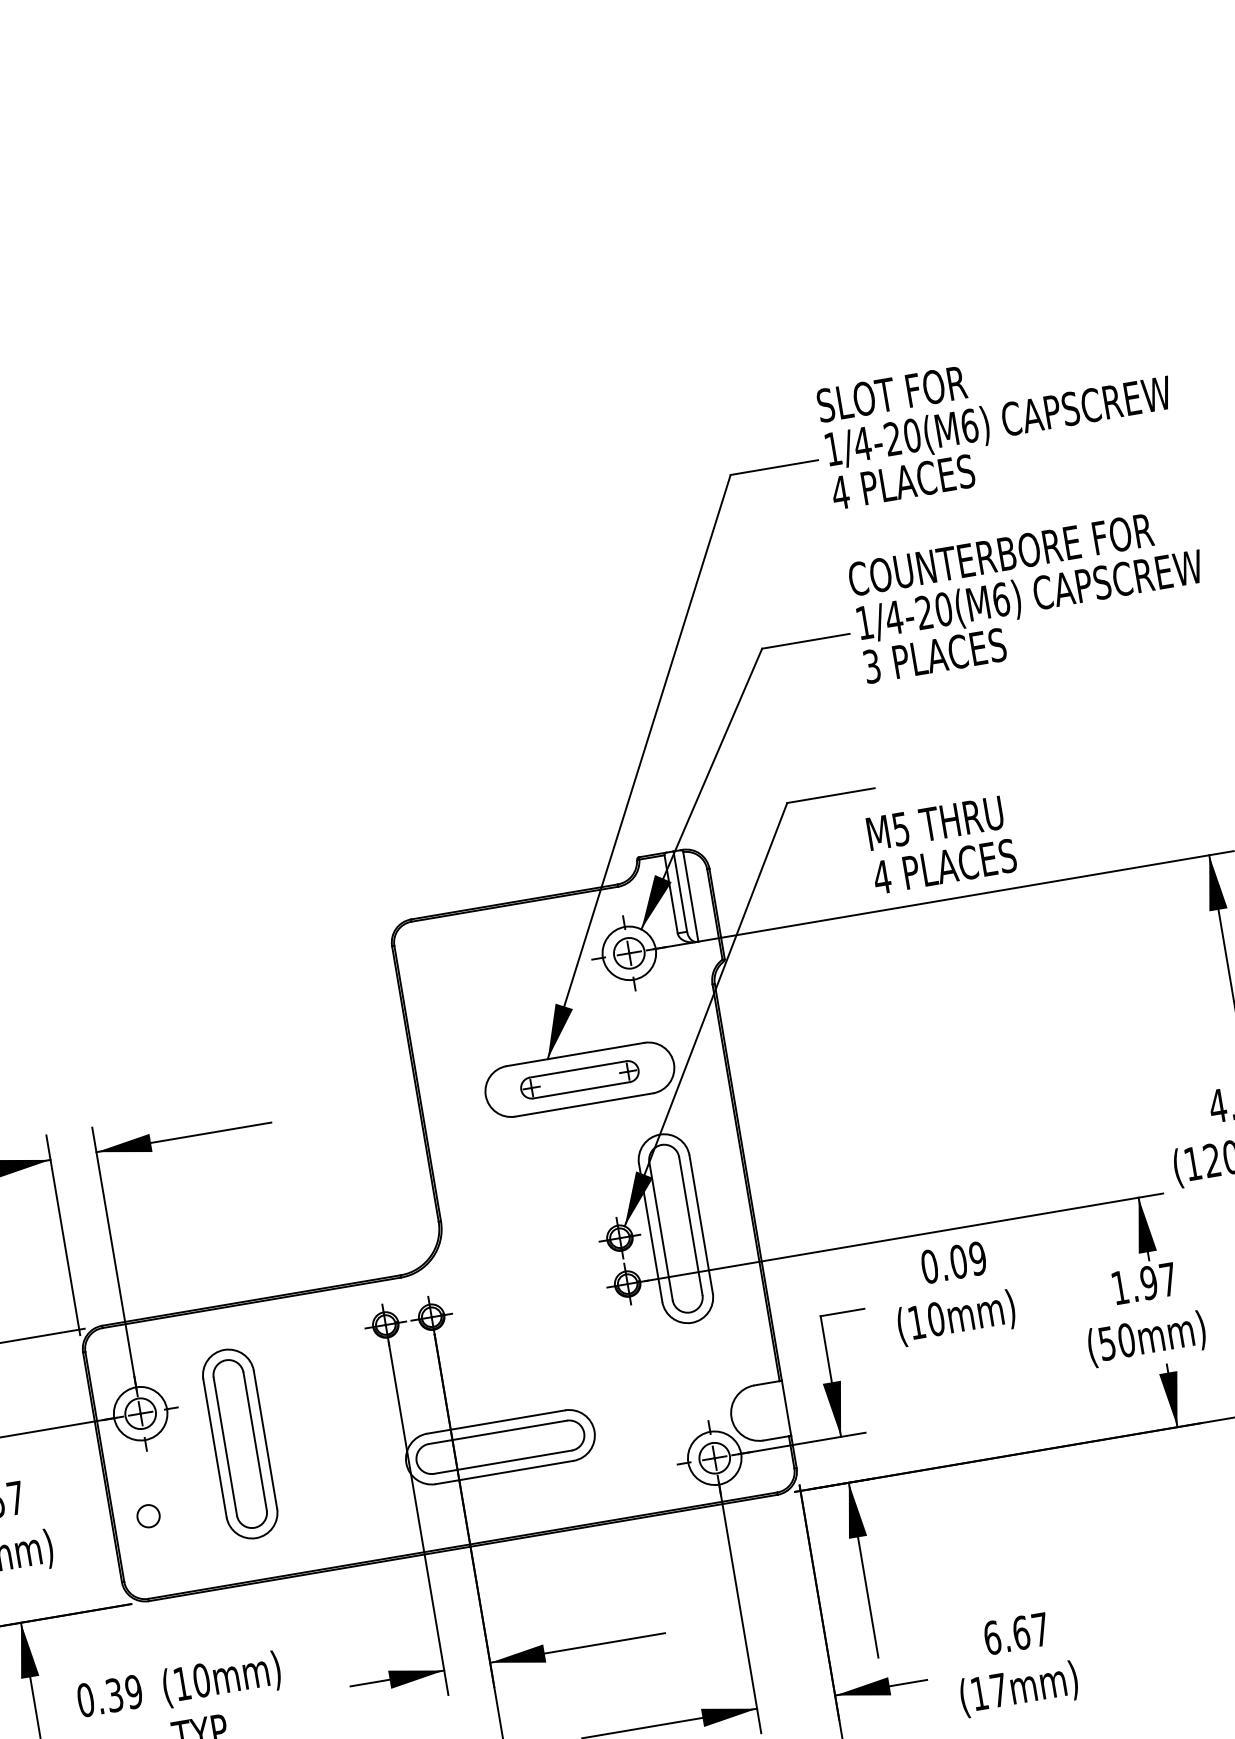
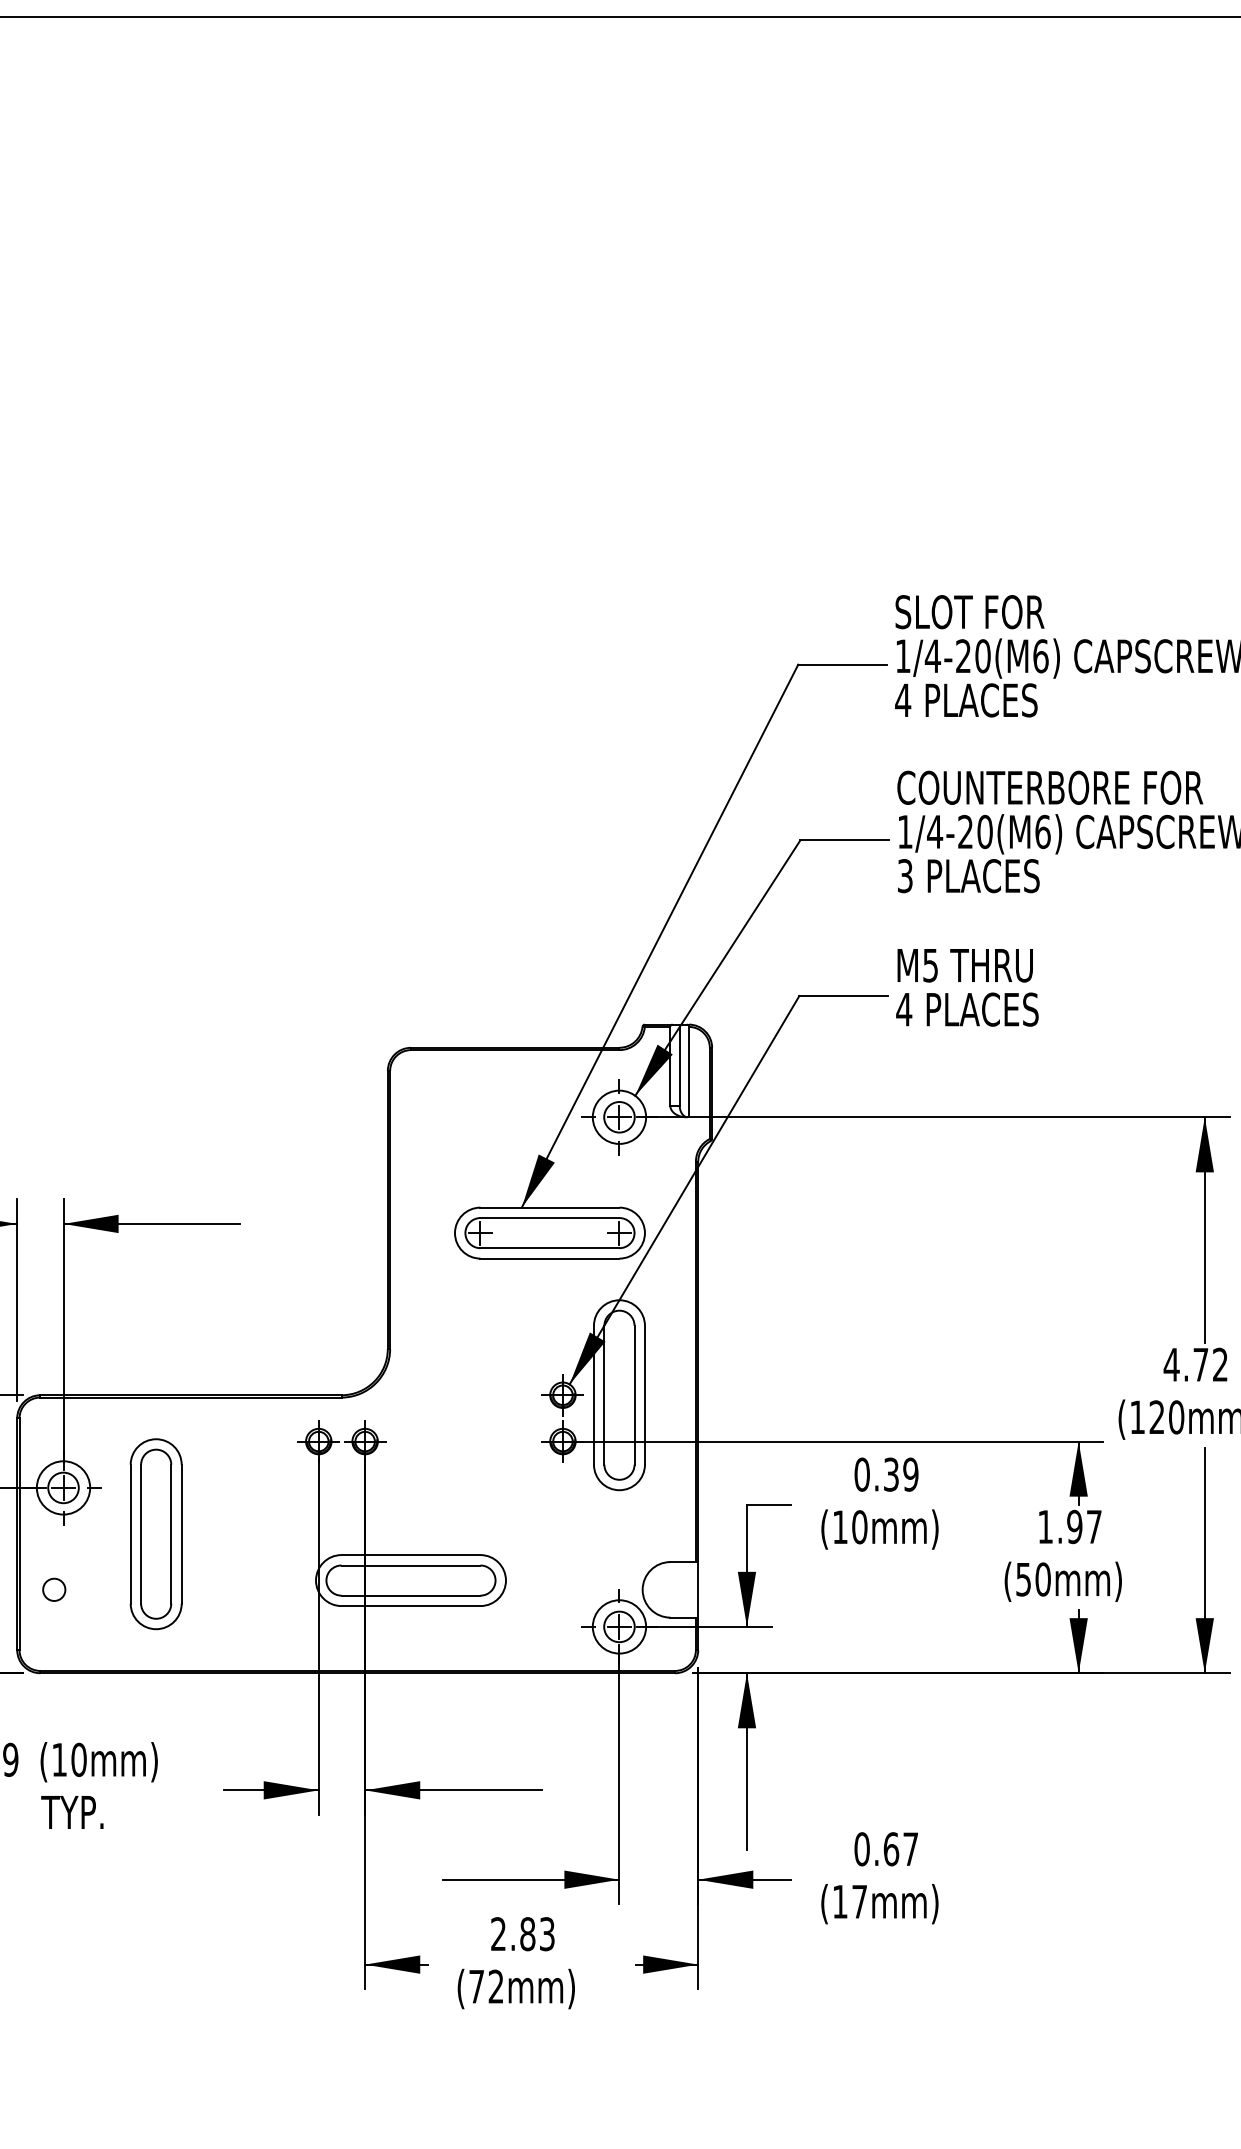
text: (941, 844) -> (967, 987), moved
part: (579, 1080) -> (549, 1233), size x1.43
text: (958, 1261) -> (891, 1474), 0.09 -> 0.39
text: (991, 1638) -> (861, 1849), 6.67 -> 0.67

